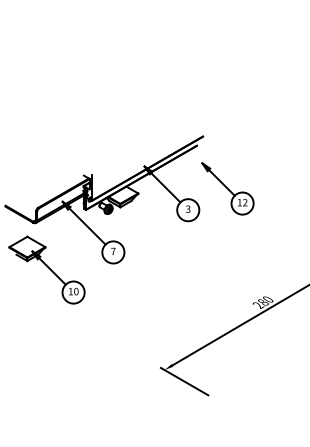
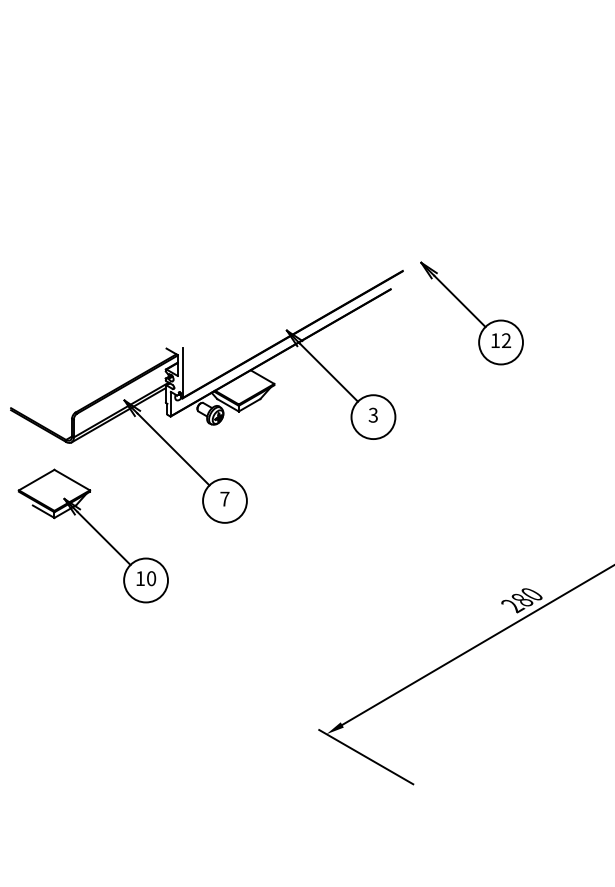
part: (227, 188) -> (471, 312), moved

